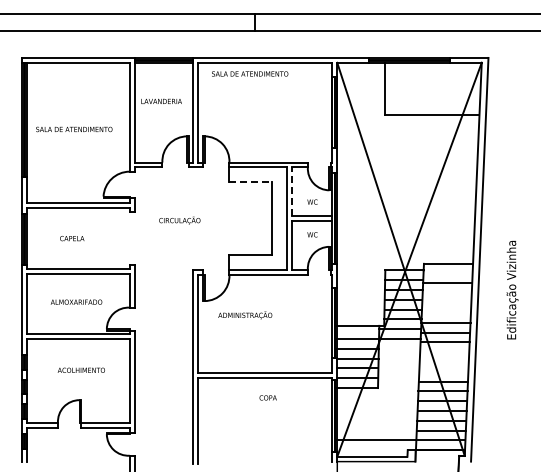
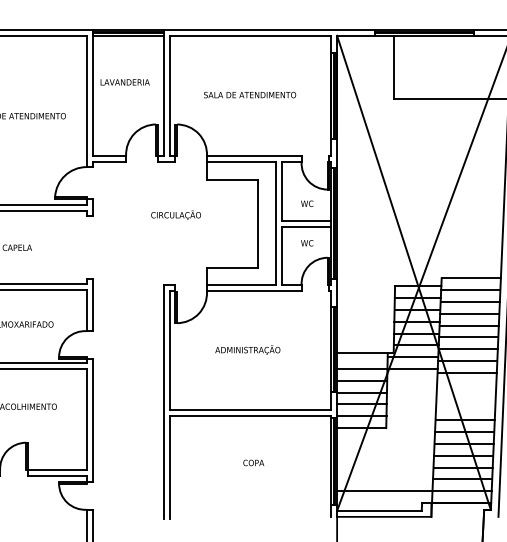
text: (250, 73) -> (250, 94), moved
line: (251, 182) -> (233, 180), dashed -> solid
line: (291, 191) -> (281, 191), dashed -> solid
text: (179, 220) -> (175, 215), moved
line: (447, 273) -> (470, 289), added
line: (446, 293) -> (468, 314), added
line: (446, 303) -> (468, 326), added
line: (445, 312) -> (467, 336), added
text: (245, 315) -> (248, 350), moved
text: (267, 397) -> (252, 462), moved

